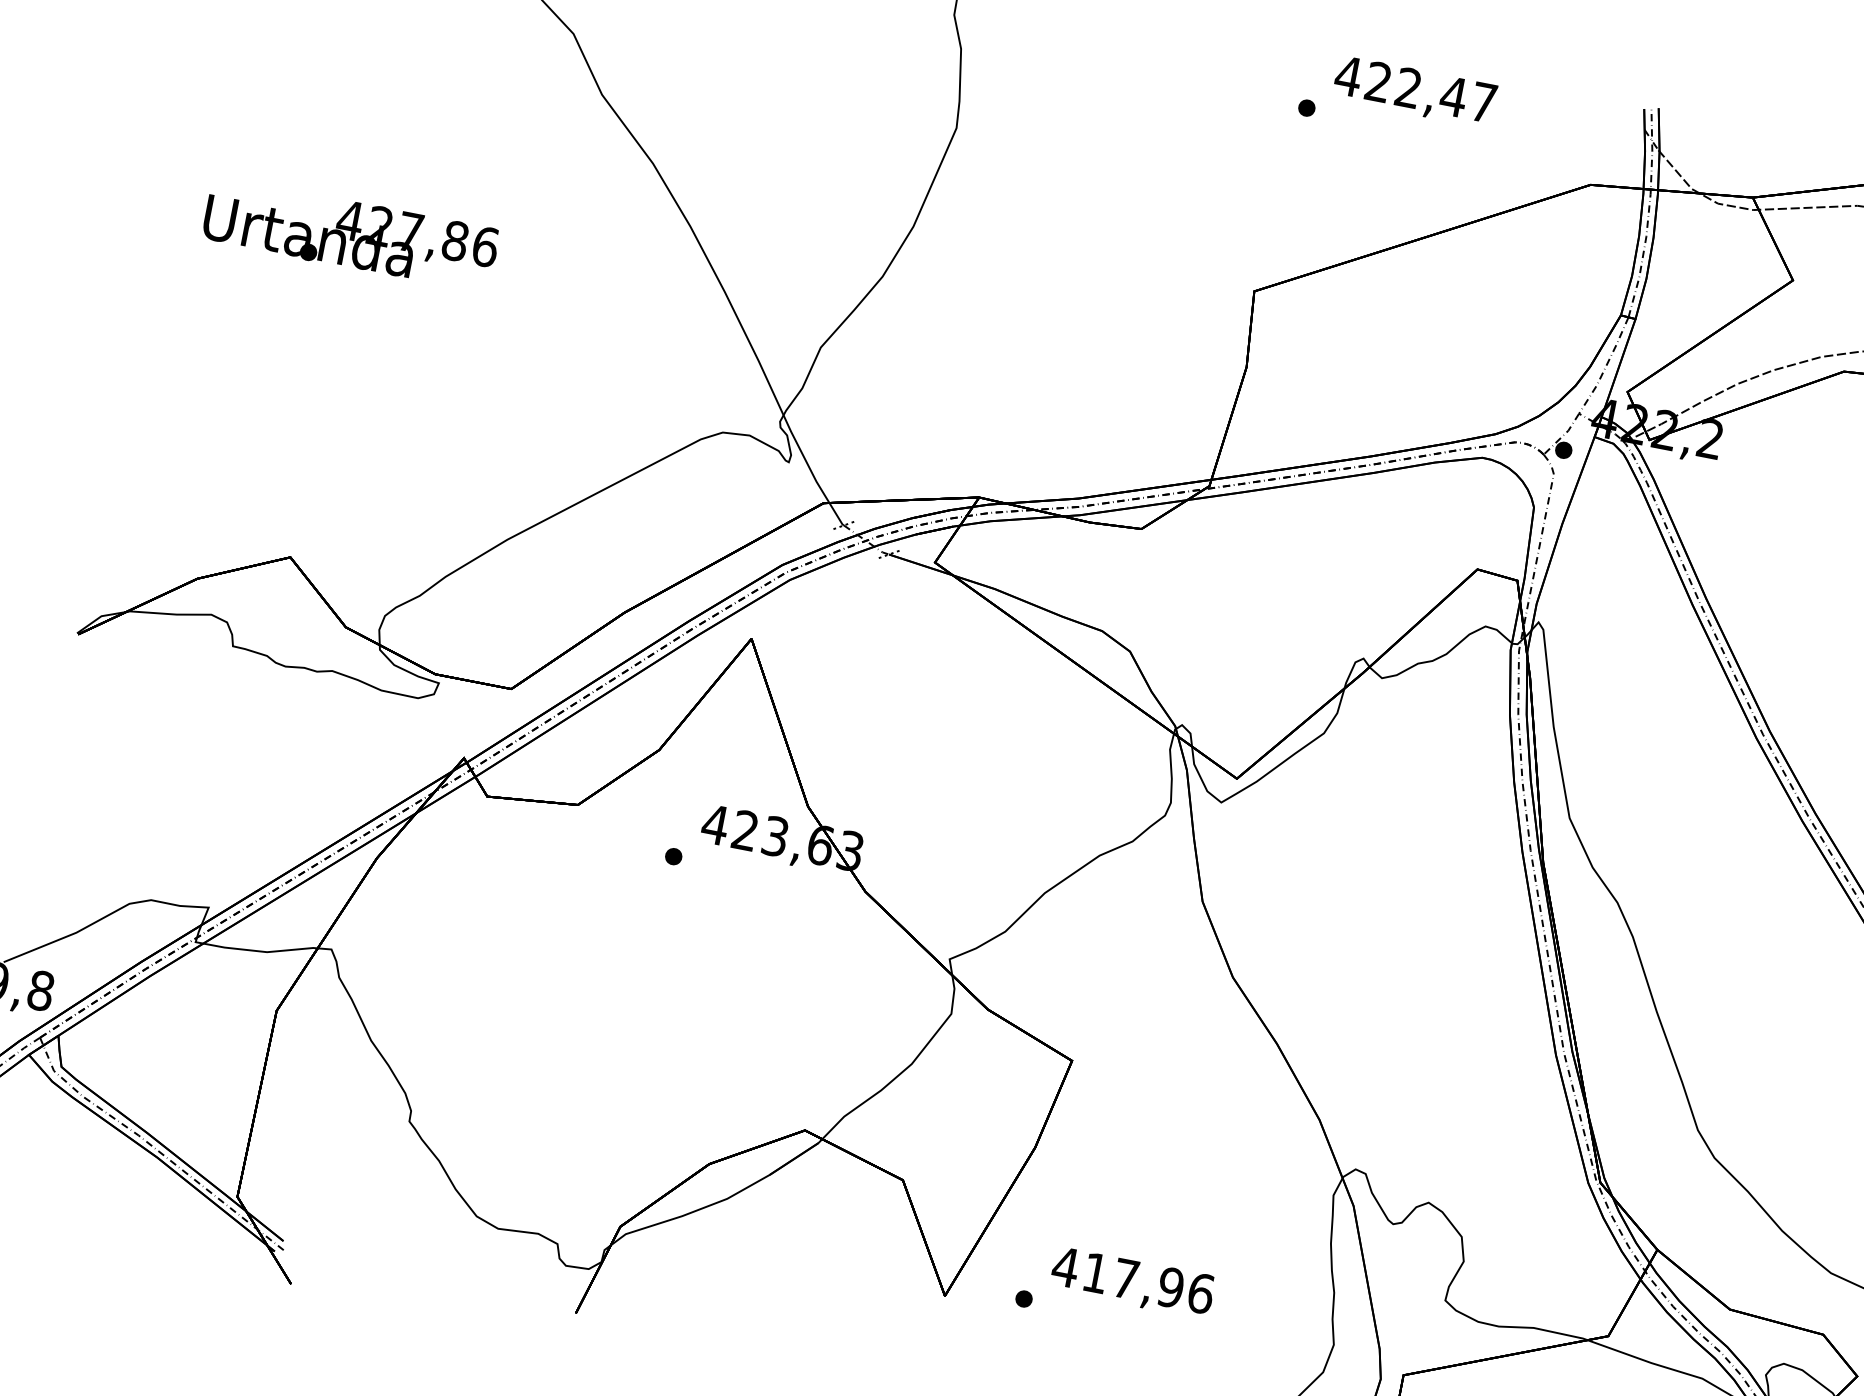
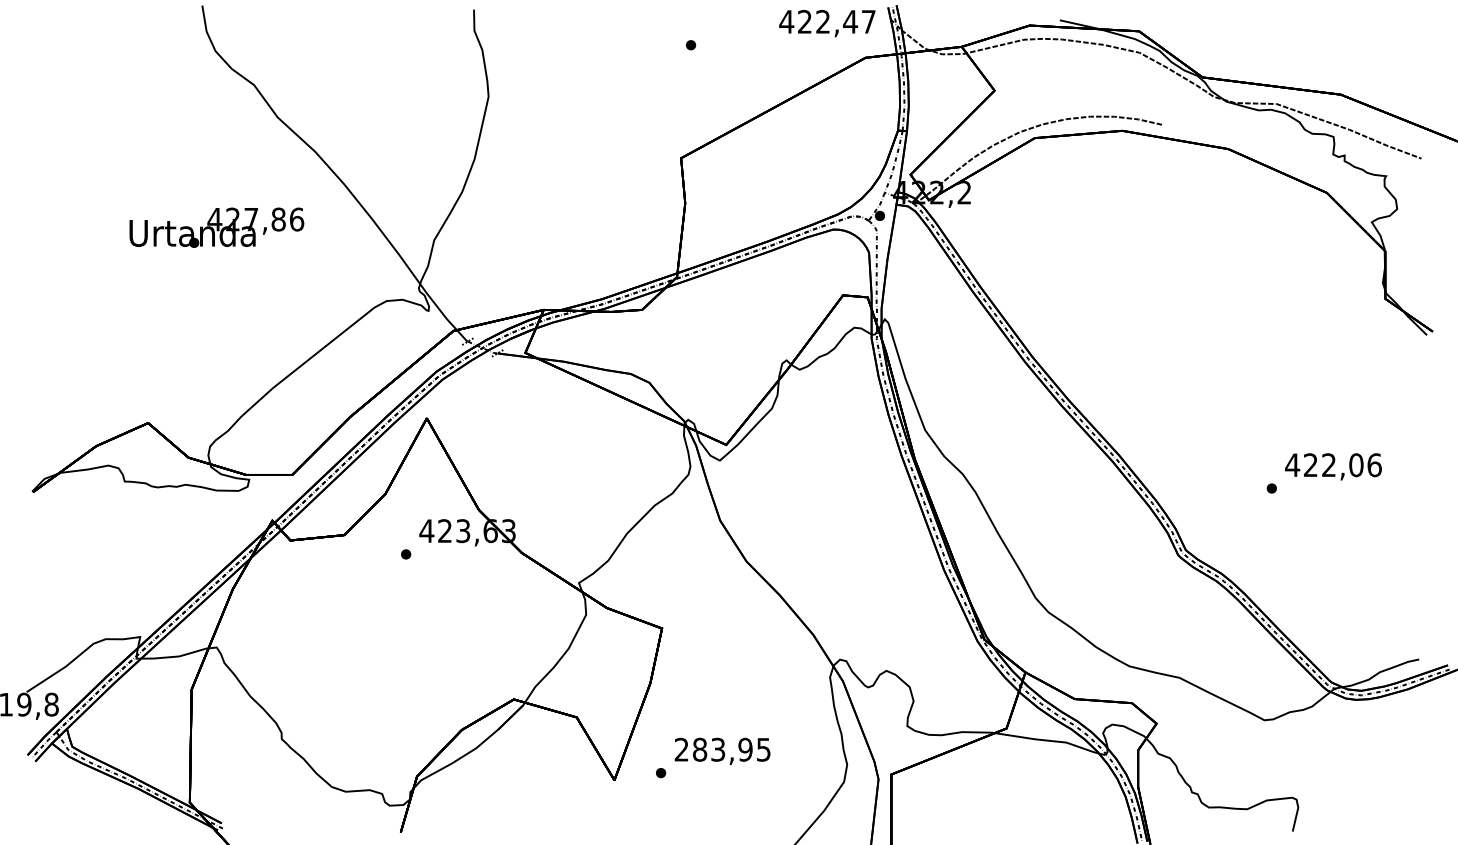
text: (1415, 92) -> (827, 23), moved
text: (350, 234) -> (216, 227), moved
text: (1132, 1279) -> (722, 749), 417,96 -> 283,95

